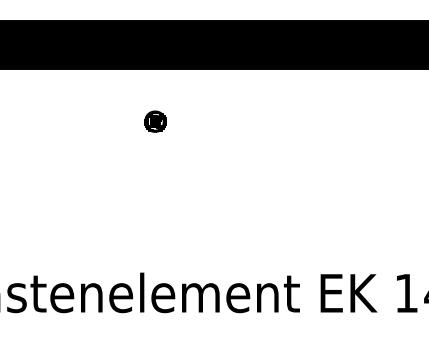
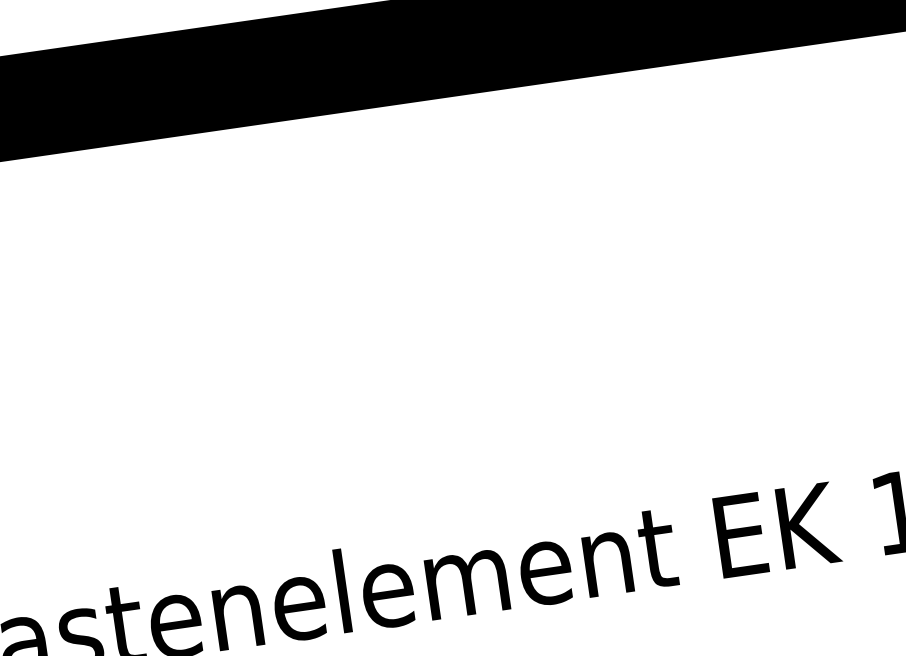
part: (155, 121) -> (318, 227), removed

